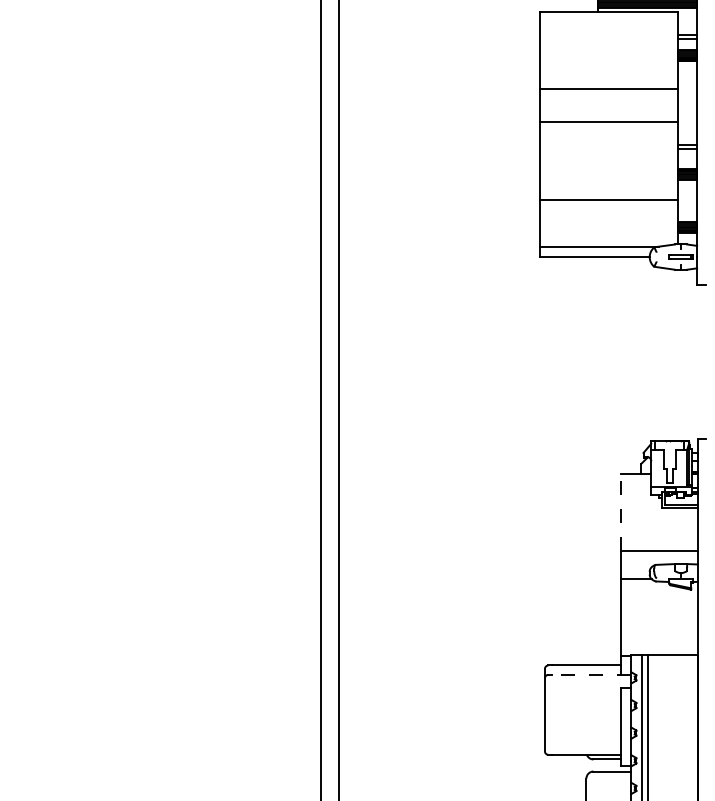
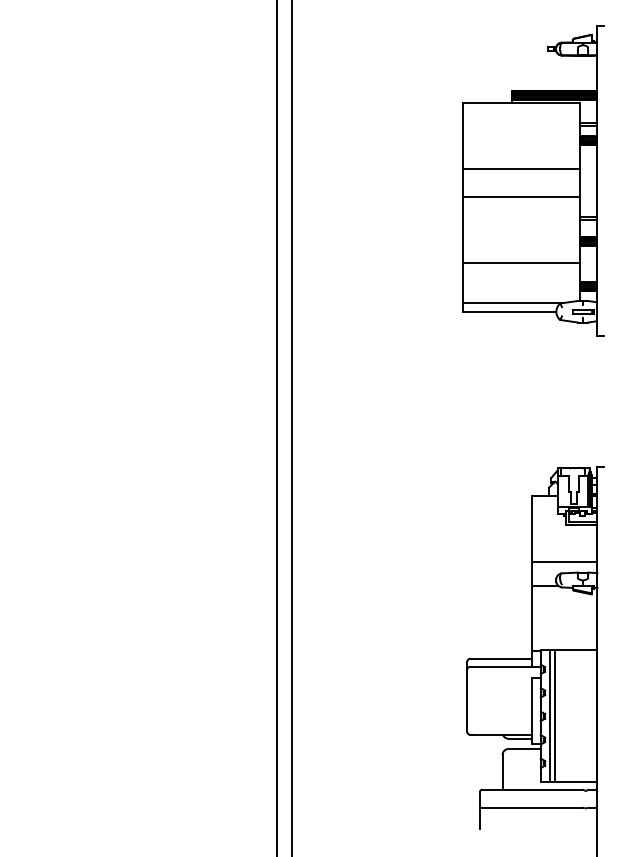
line: (620, 513) -> (531, 529), dashed -> solid
line: (592, 674) -> (507, 666), dashed -> solid

